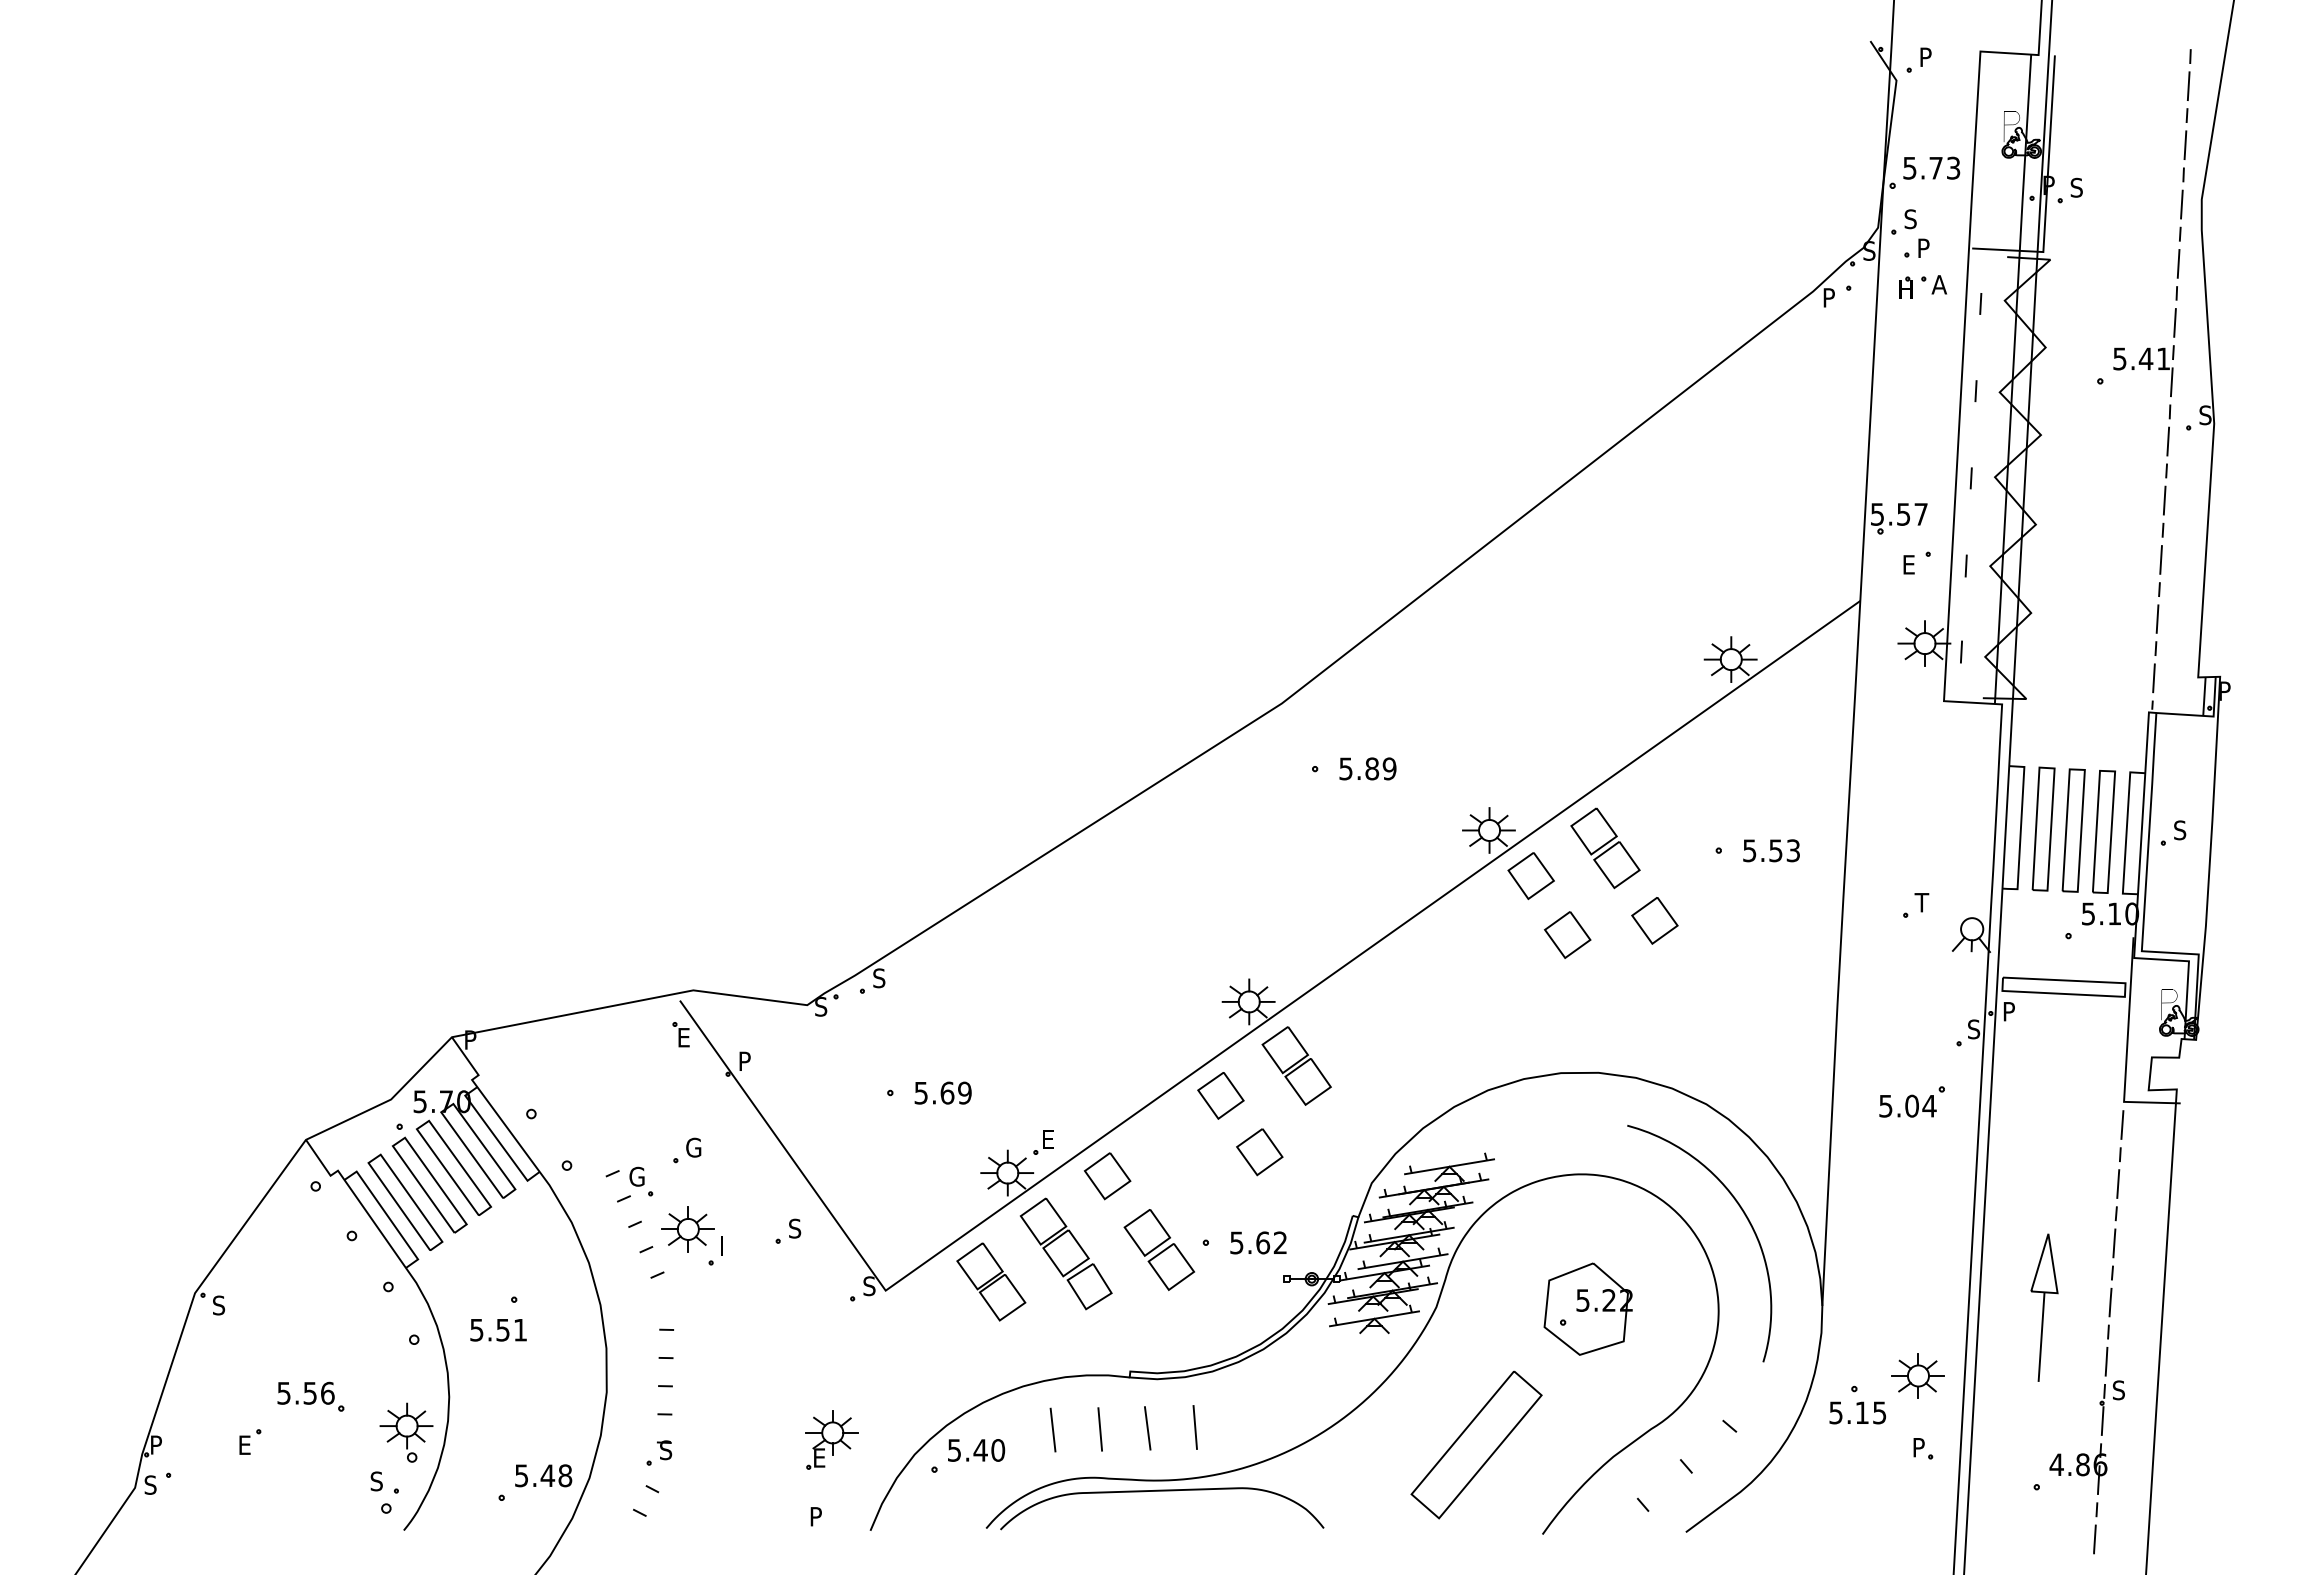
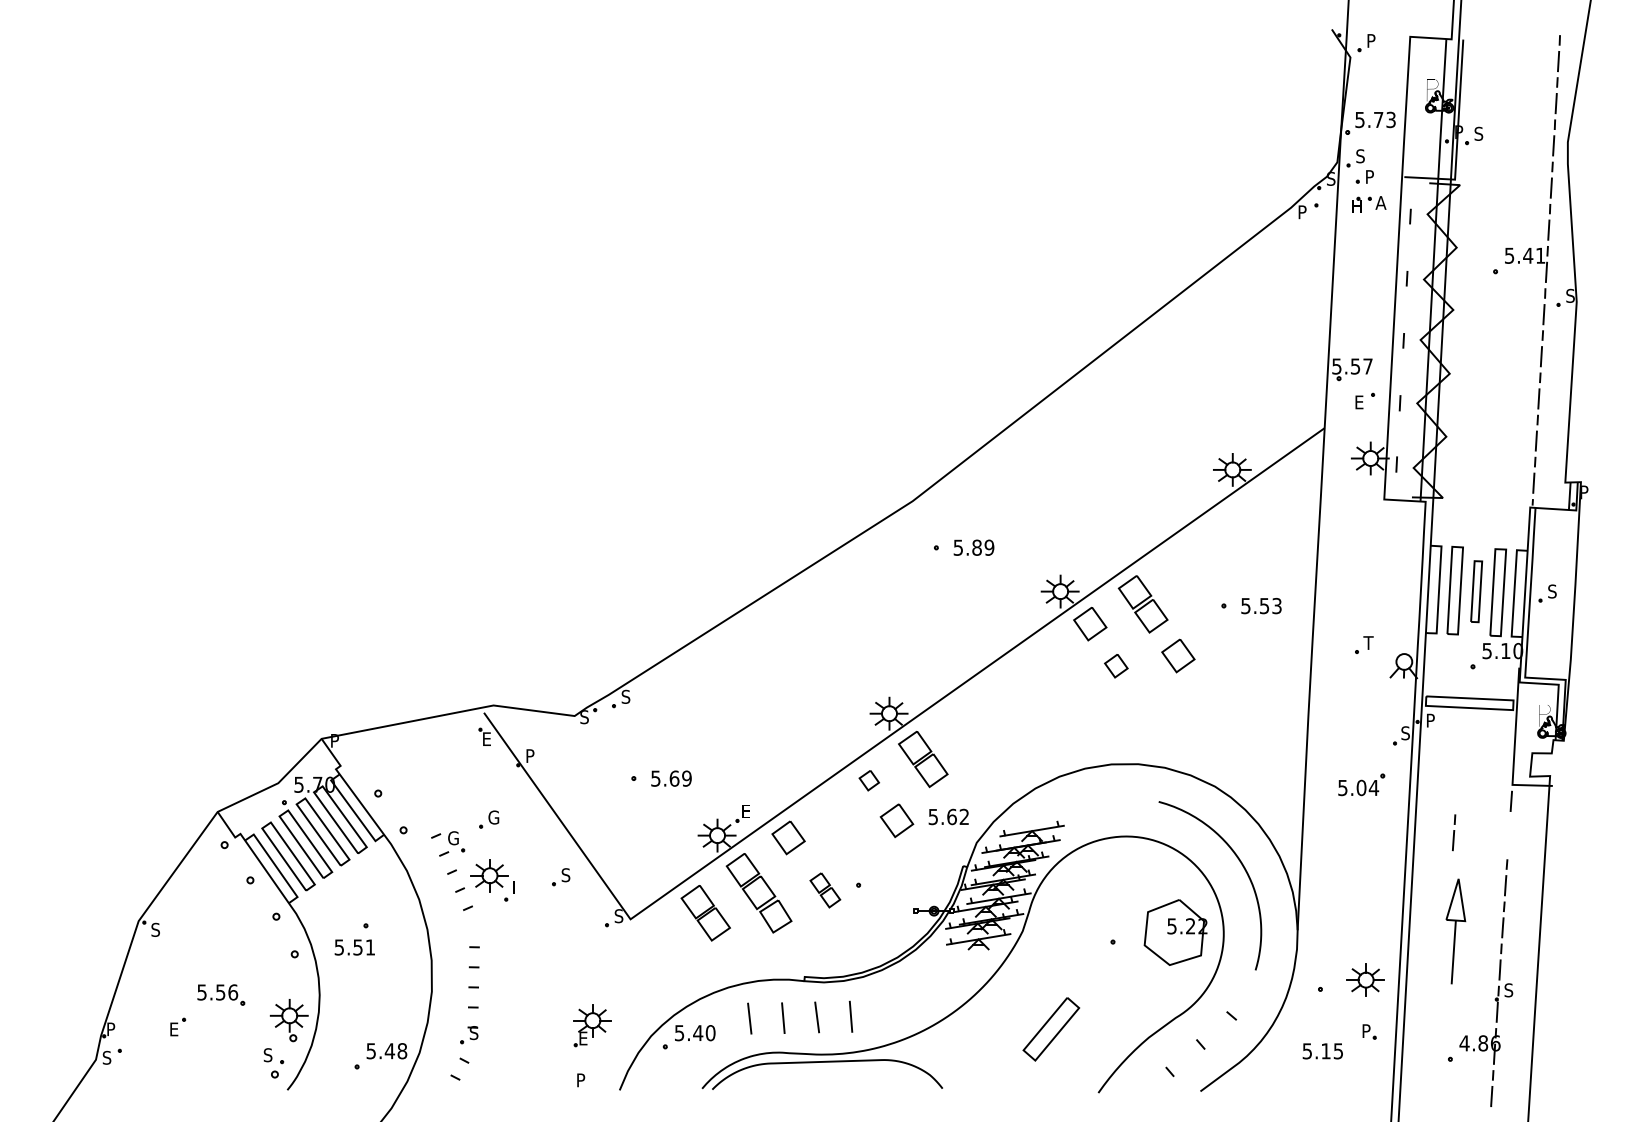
part: (2073, 830) -> (1476, 591), size x0.7
part: (1567, 934) -> (1116, 665), size x0.7
part: (1220, 1095) -> (869, 780), size x0.6
line: (2118, 1172) -> (1453, 832), moved
text: (1258, 1242) -> (948, 816), moved
part: (1158, 1249) -> (824, 890), size x0.6
part: (1587, 1308) -> (1175, 932), moved
text: (1857, 1412) -> (1322, 1050), moved
part: (1476, 1444) -> (1051, 1028), size x0.6

